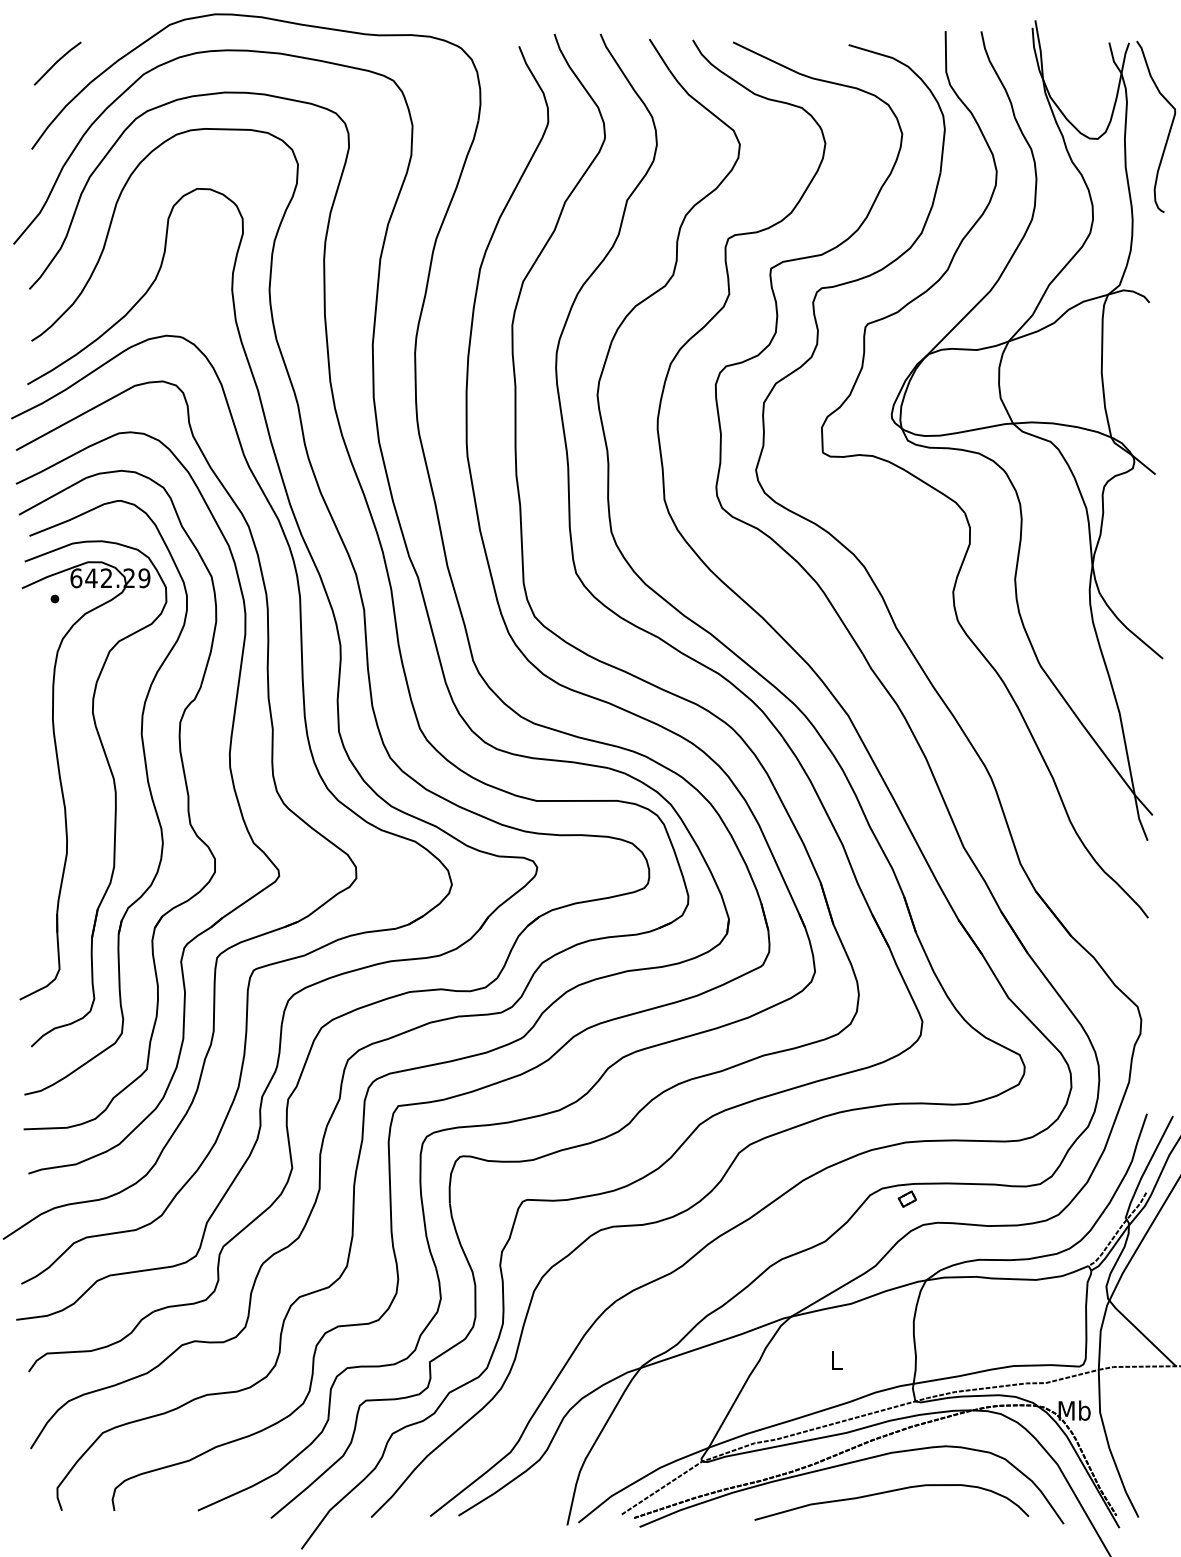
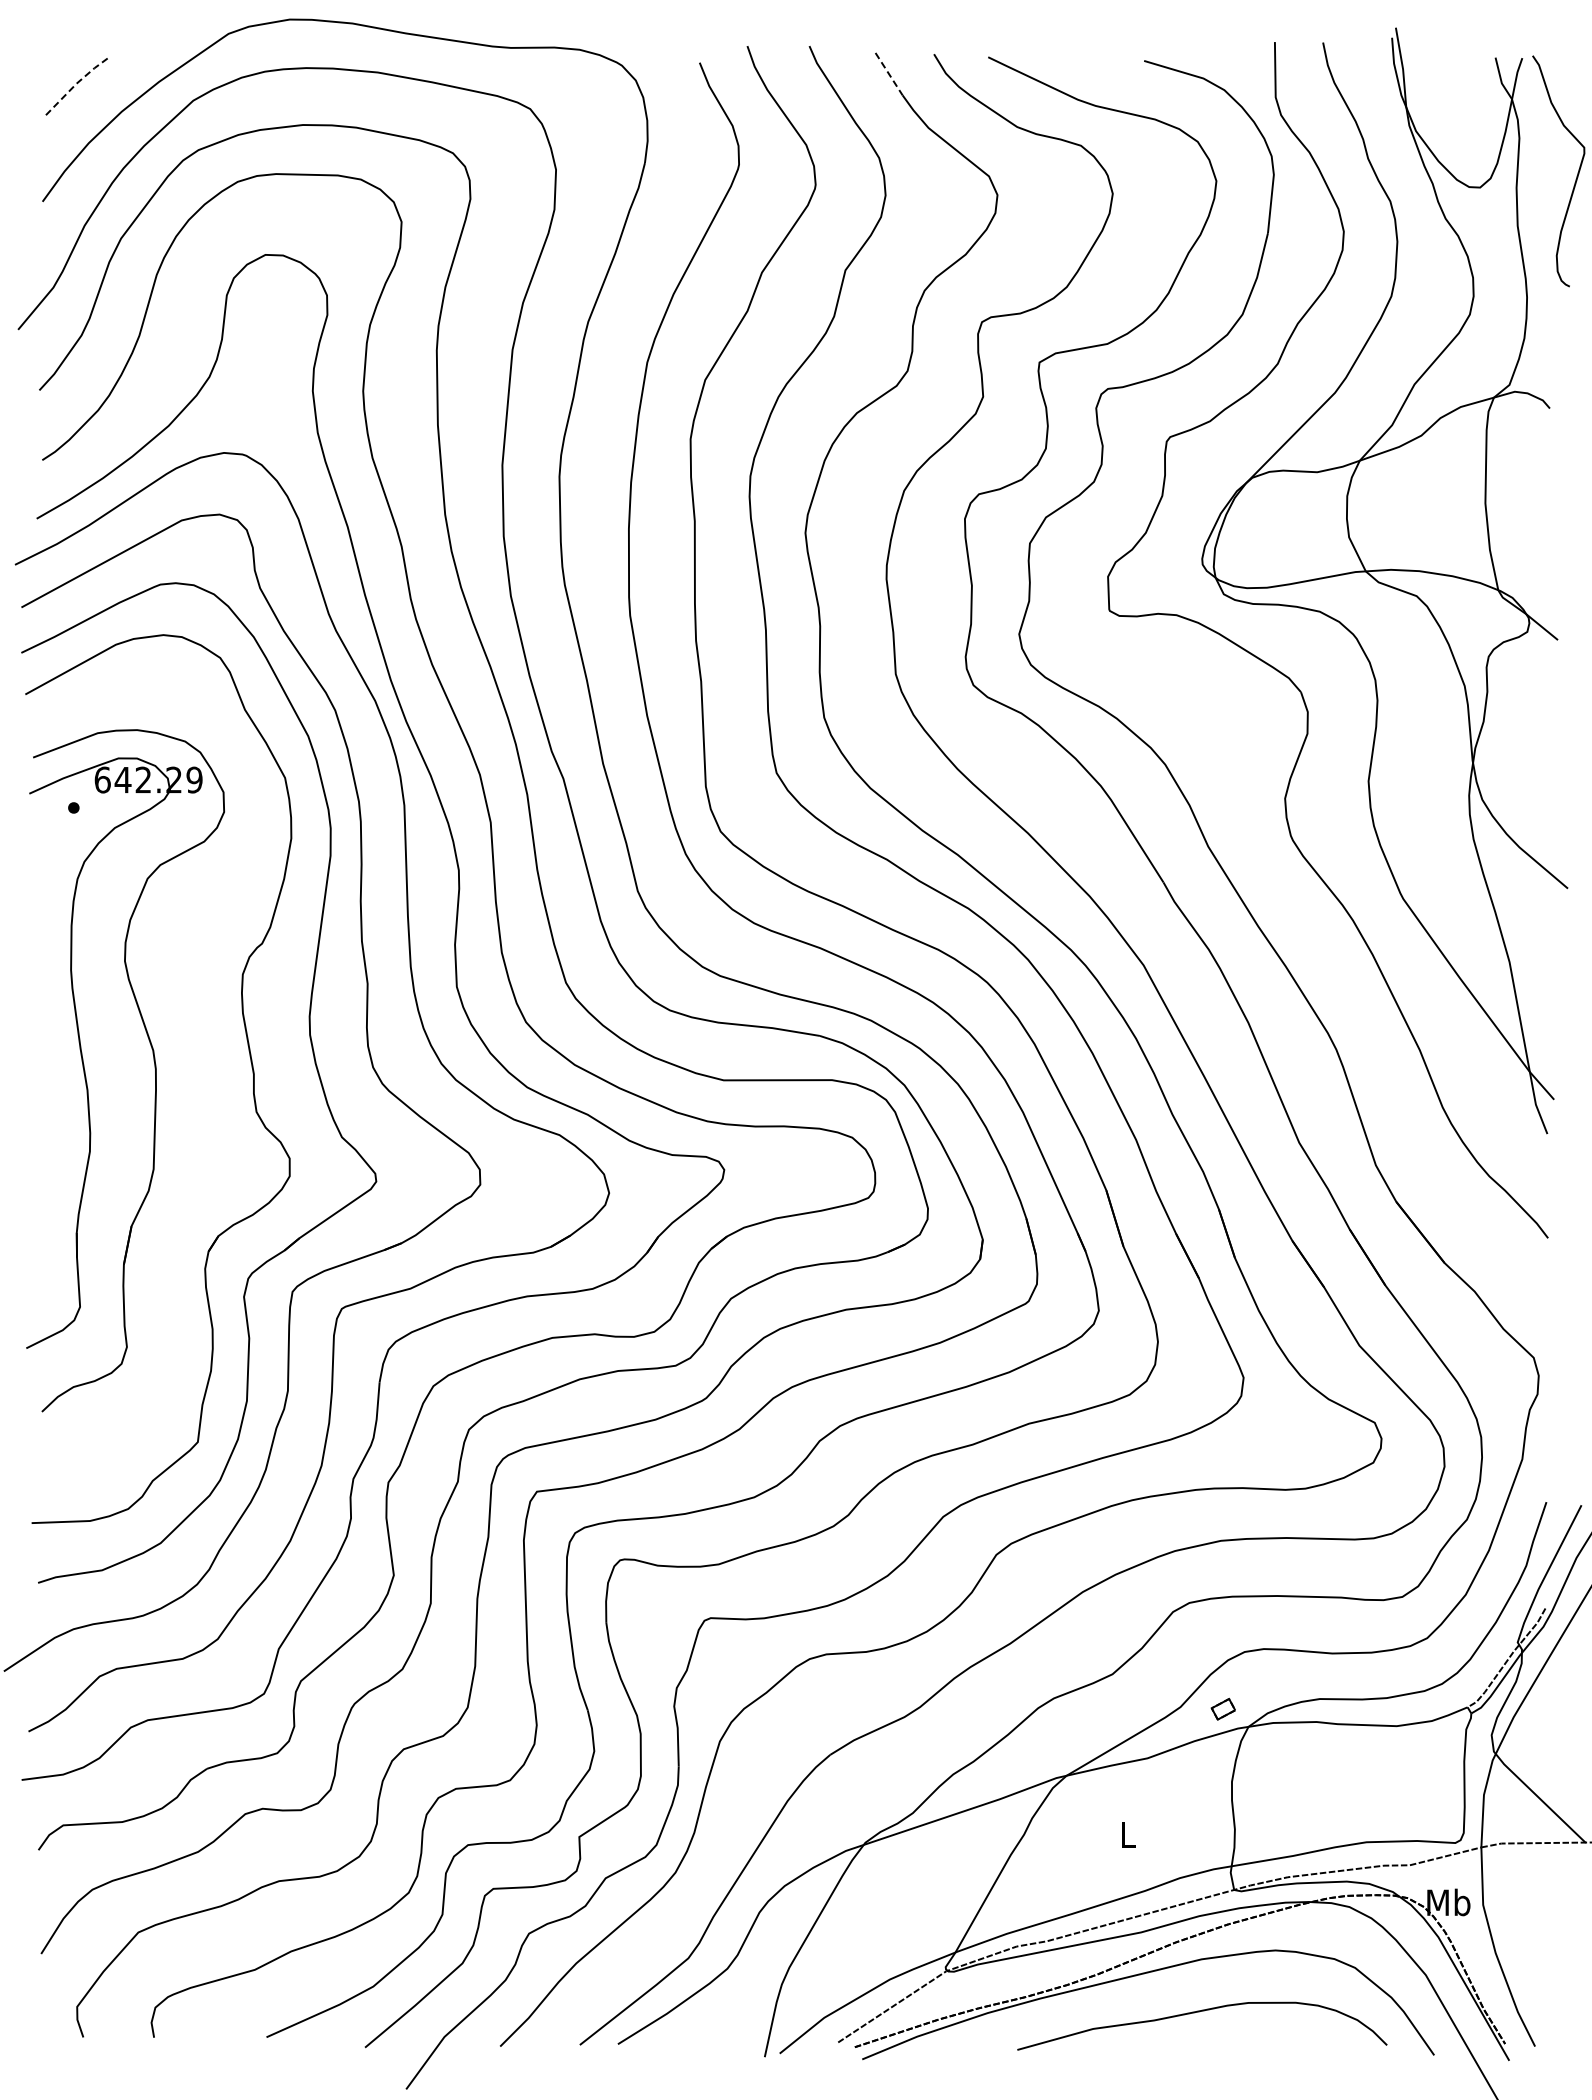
line: (659, 55) -> (889, 74), solid -> dashed
line: (56, 61) -> (76, 83), solid -> dashed
part: (148, 785) -> (199, 1059), removed
part: (906, 1198) -> (1222, 1708), moved

